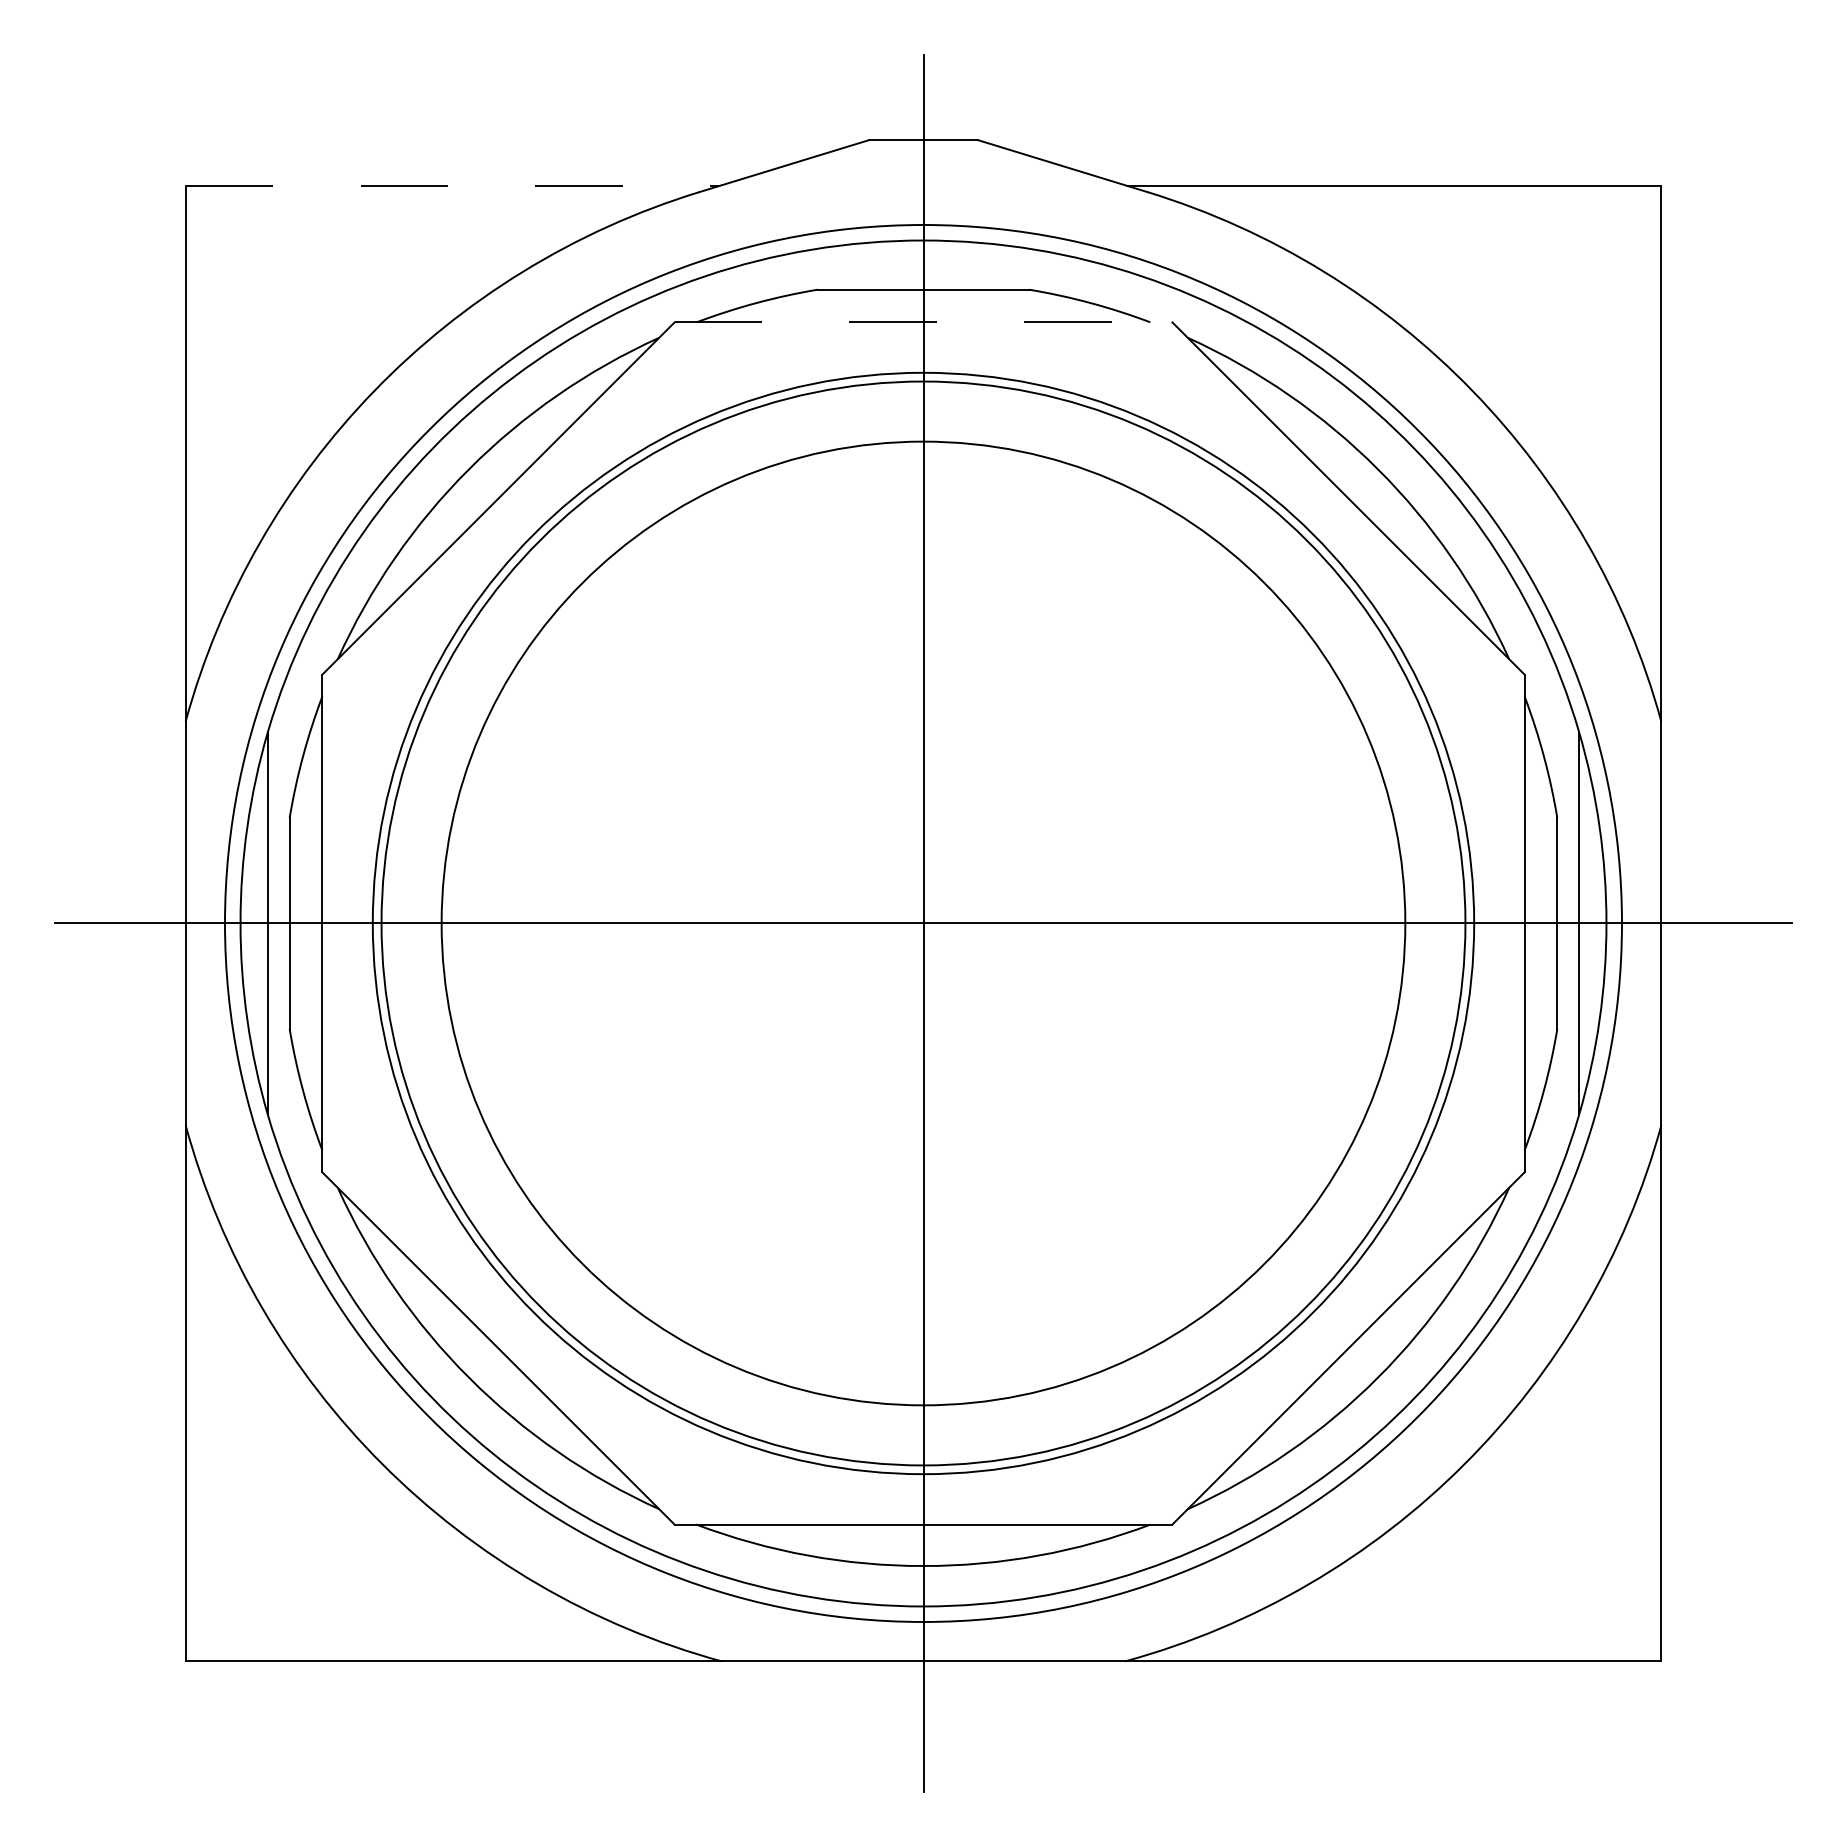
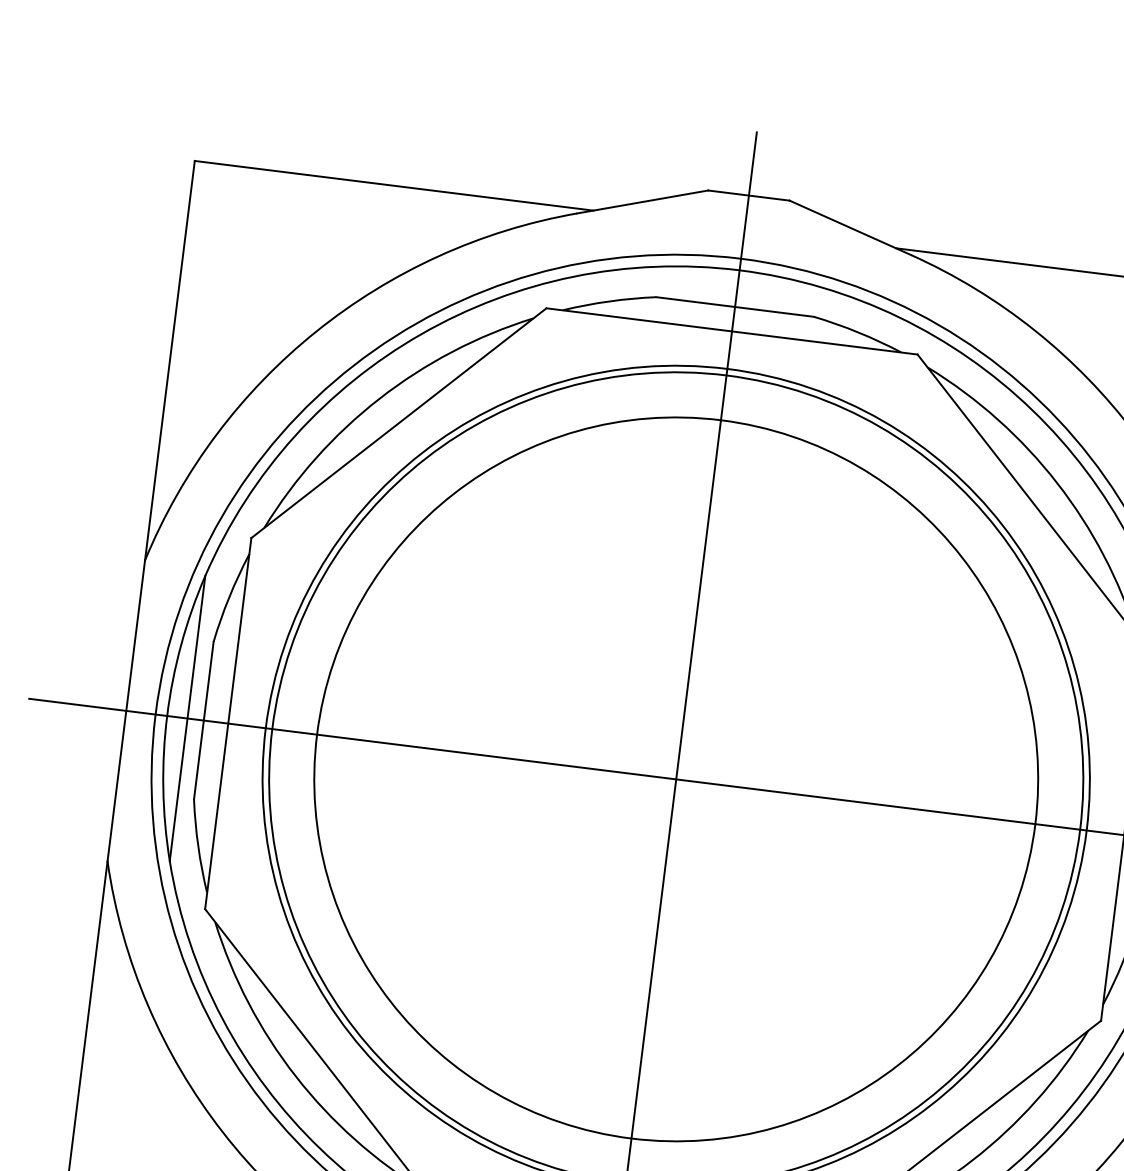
line: (453, 185) -> (394, 185), dashed -> solid
line: (923, 322) -> (732, 331), dashed -> solid

